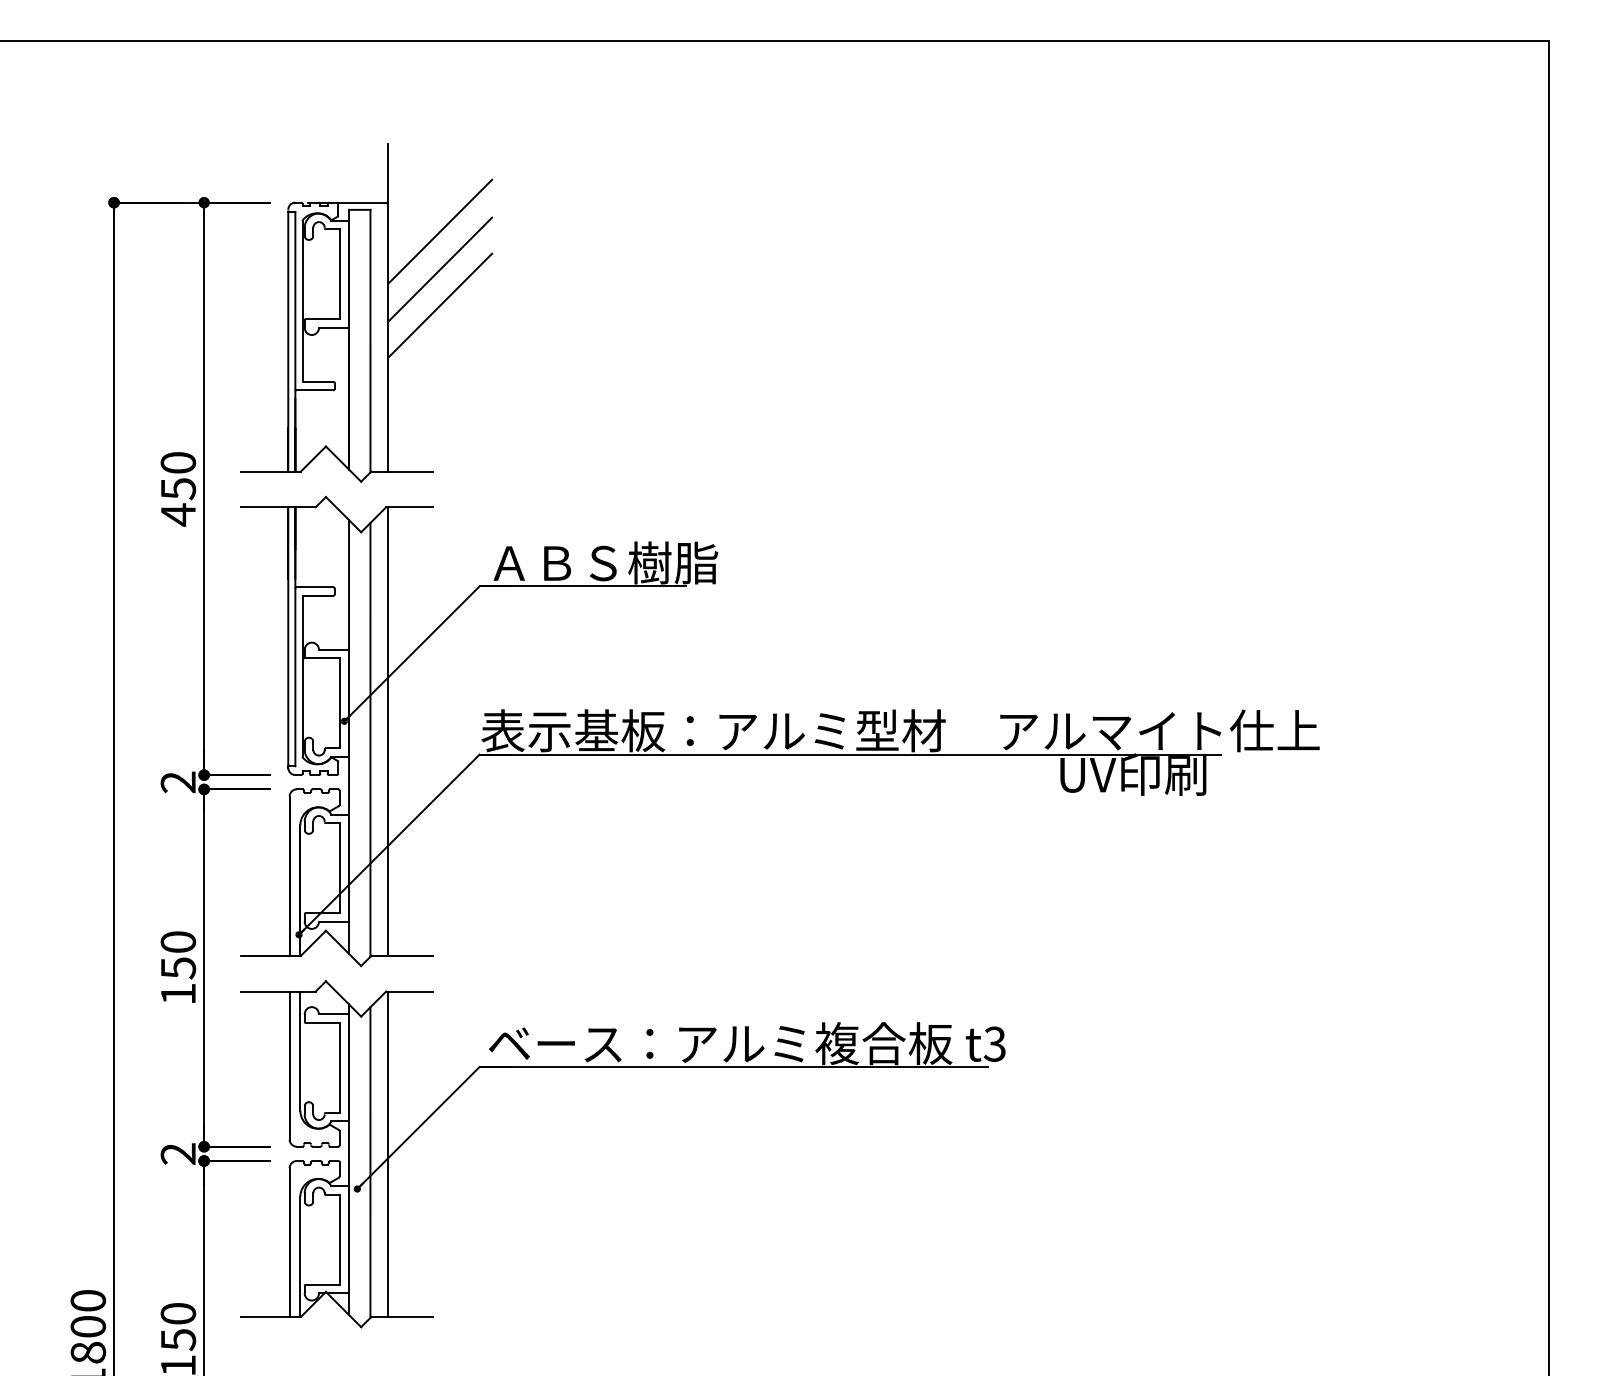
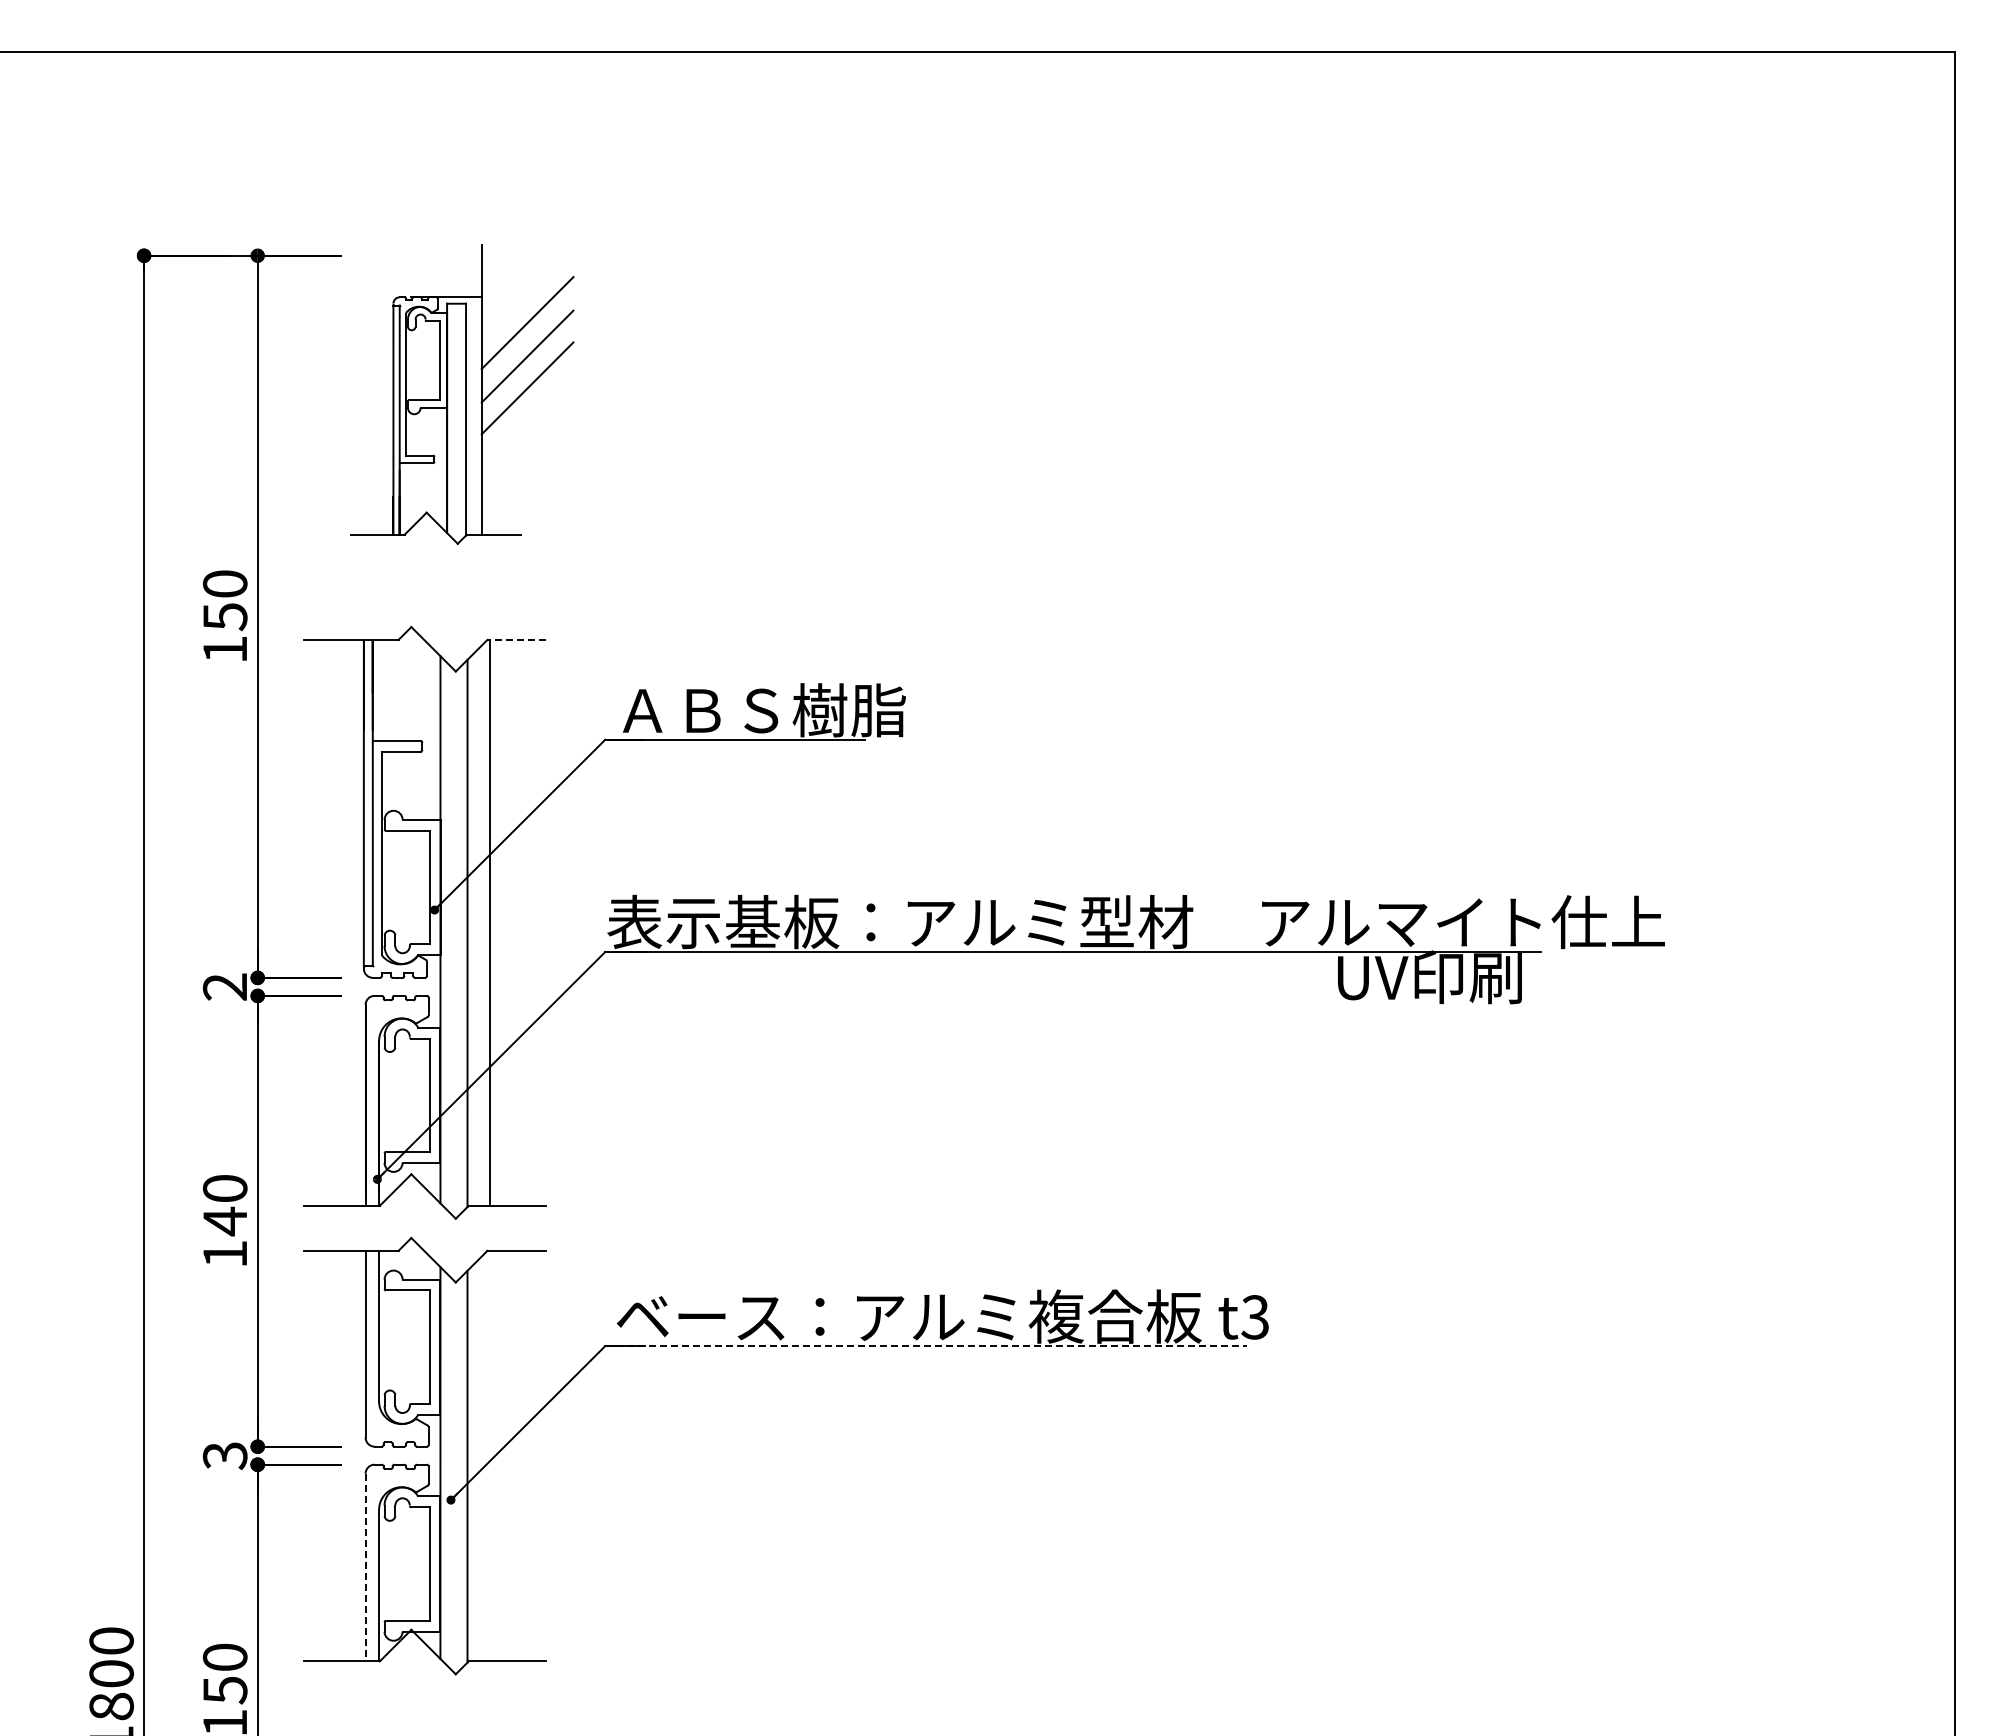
part: (366, 312) -> (462, 394), size x0.7
line: (409, 506) -> (516, 639), solid -> dashed
text: (177, 514) -> (224, 649), 450 -> 150
text: (178, 968) -> (225, 1221), 150 -> 140
line: (733, 1067) -> (925, 1346), solid -> dashed
line: (387, 1153) -> (489, 1455), removed
text: (178, 1154) -> (225, 1456), 2 -> 3
line: (289, 1242) -> (365, 1567), solid -> dashed

